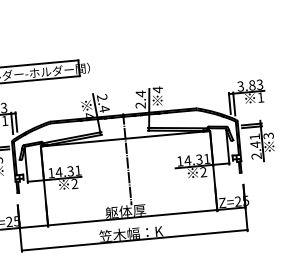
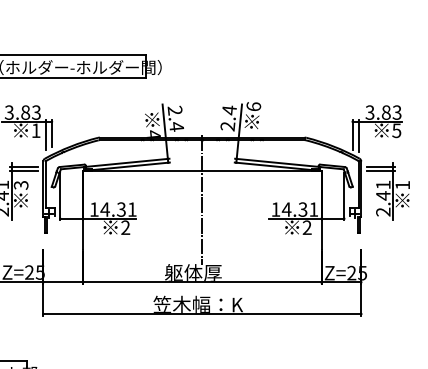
text: (157, 89) -> (253, 106), 4 -> 6
text: (260, 97) -> (396, 130), 1 -> 5
text: (268, 136) -> (402, 185), 3 -> 1

